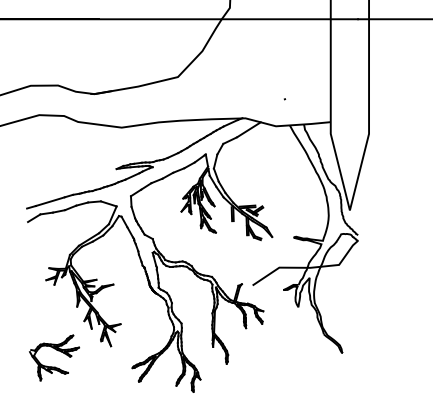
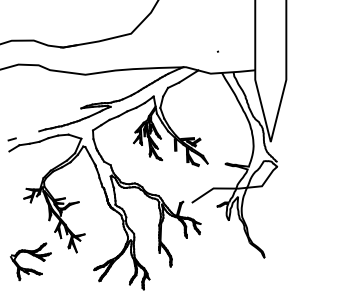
line: (49, 201) -> (26, 134), removed

